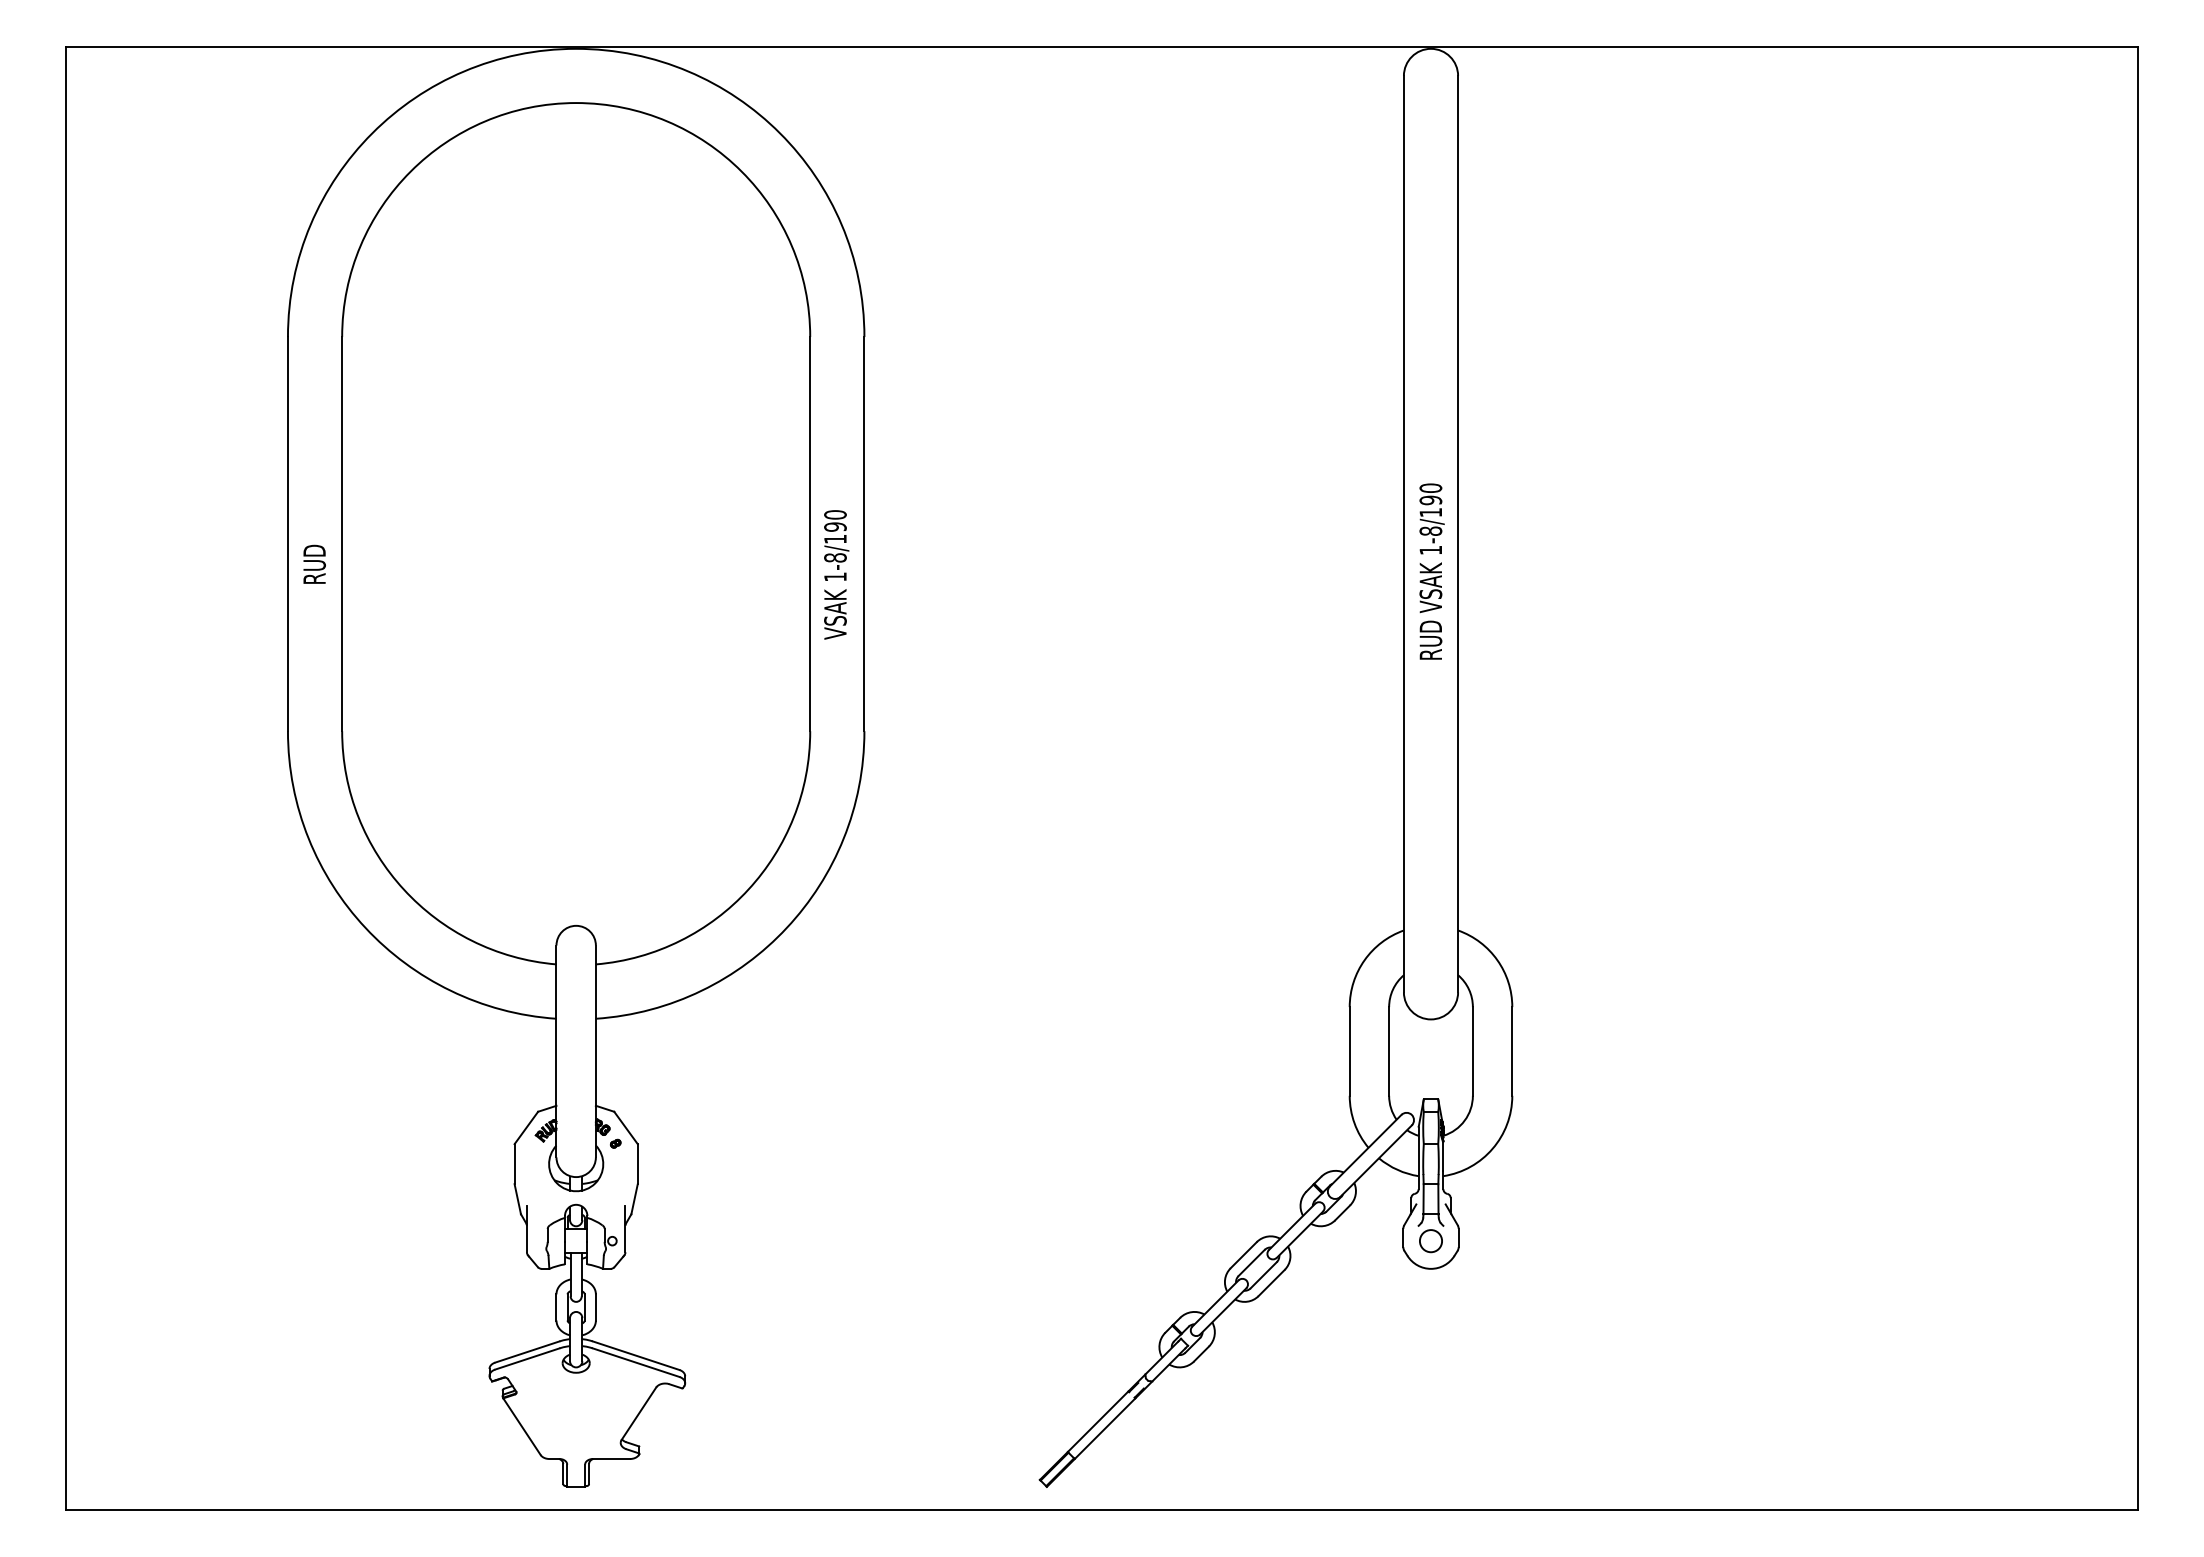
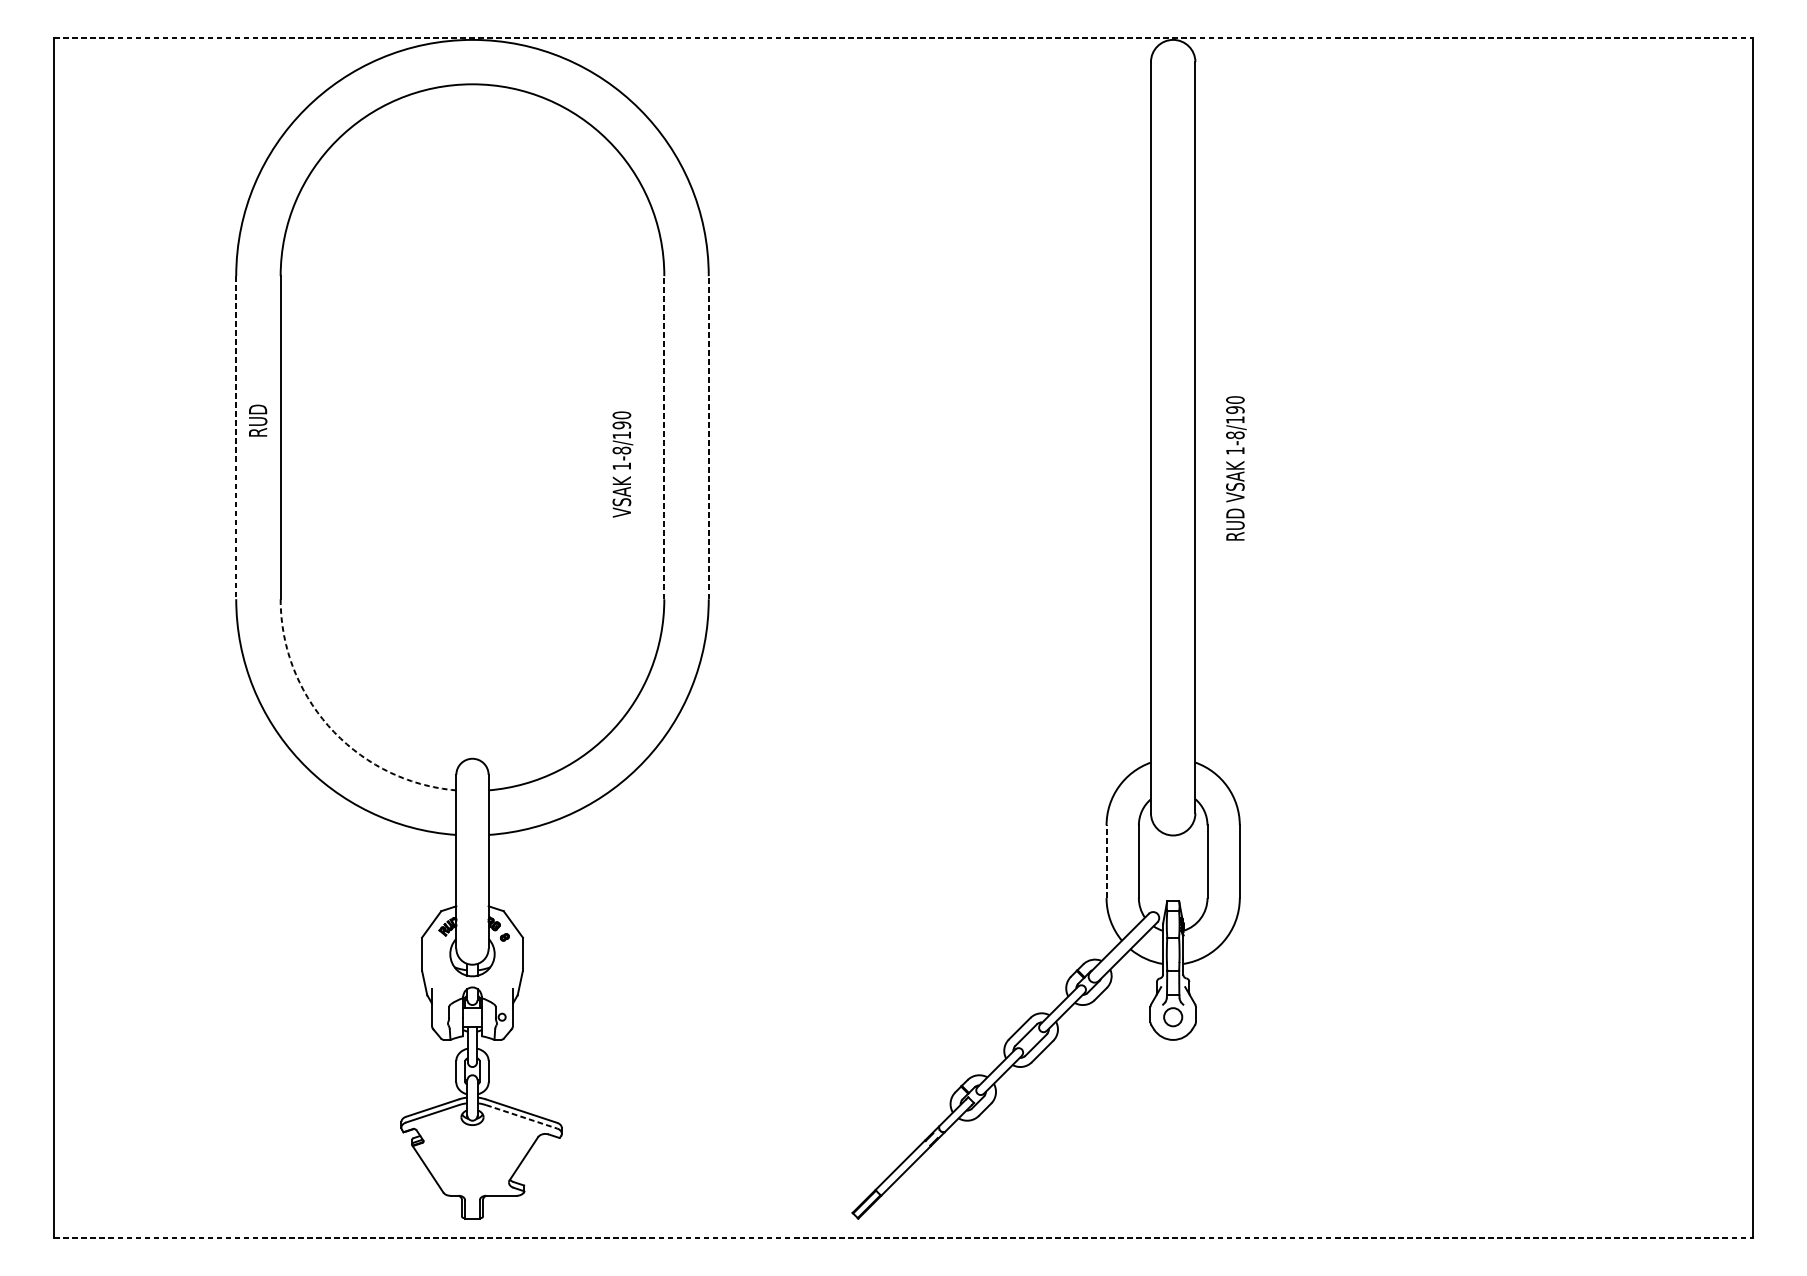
line: (1101, 46) -> (903, 37), solid -> dashed
line: (810, 533) -> (664, 437), solid -> dashed
line: (864, 533) -> (708, 437), solid -> dashed
line: (287, 534) -> (235, 437), solid -> dashed
text: (314, 563) -> (257, 419), moved
text: (1431, 571) -> (1235, 468), moved
text: (836, 574) -> (622, 464), moved
arc: (403, 889) -> (330, 728), solid -> dashed
line: (1349, 1050) -> (1106, 860), solid -> dashed
line: (636, 1362) -> (521, 1116), solid -> dashed
line: (1101, 1510) -> (903, 1238), solid -> dashed

